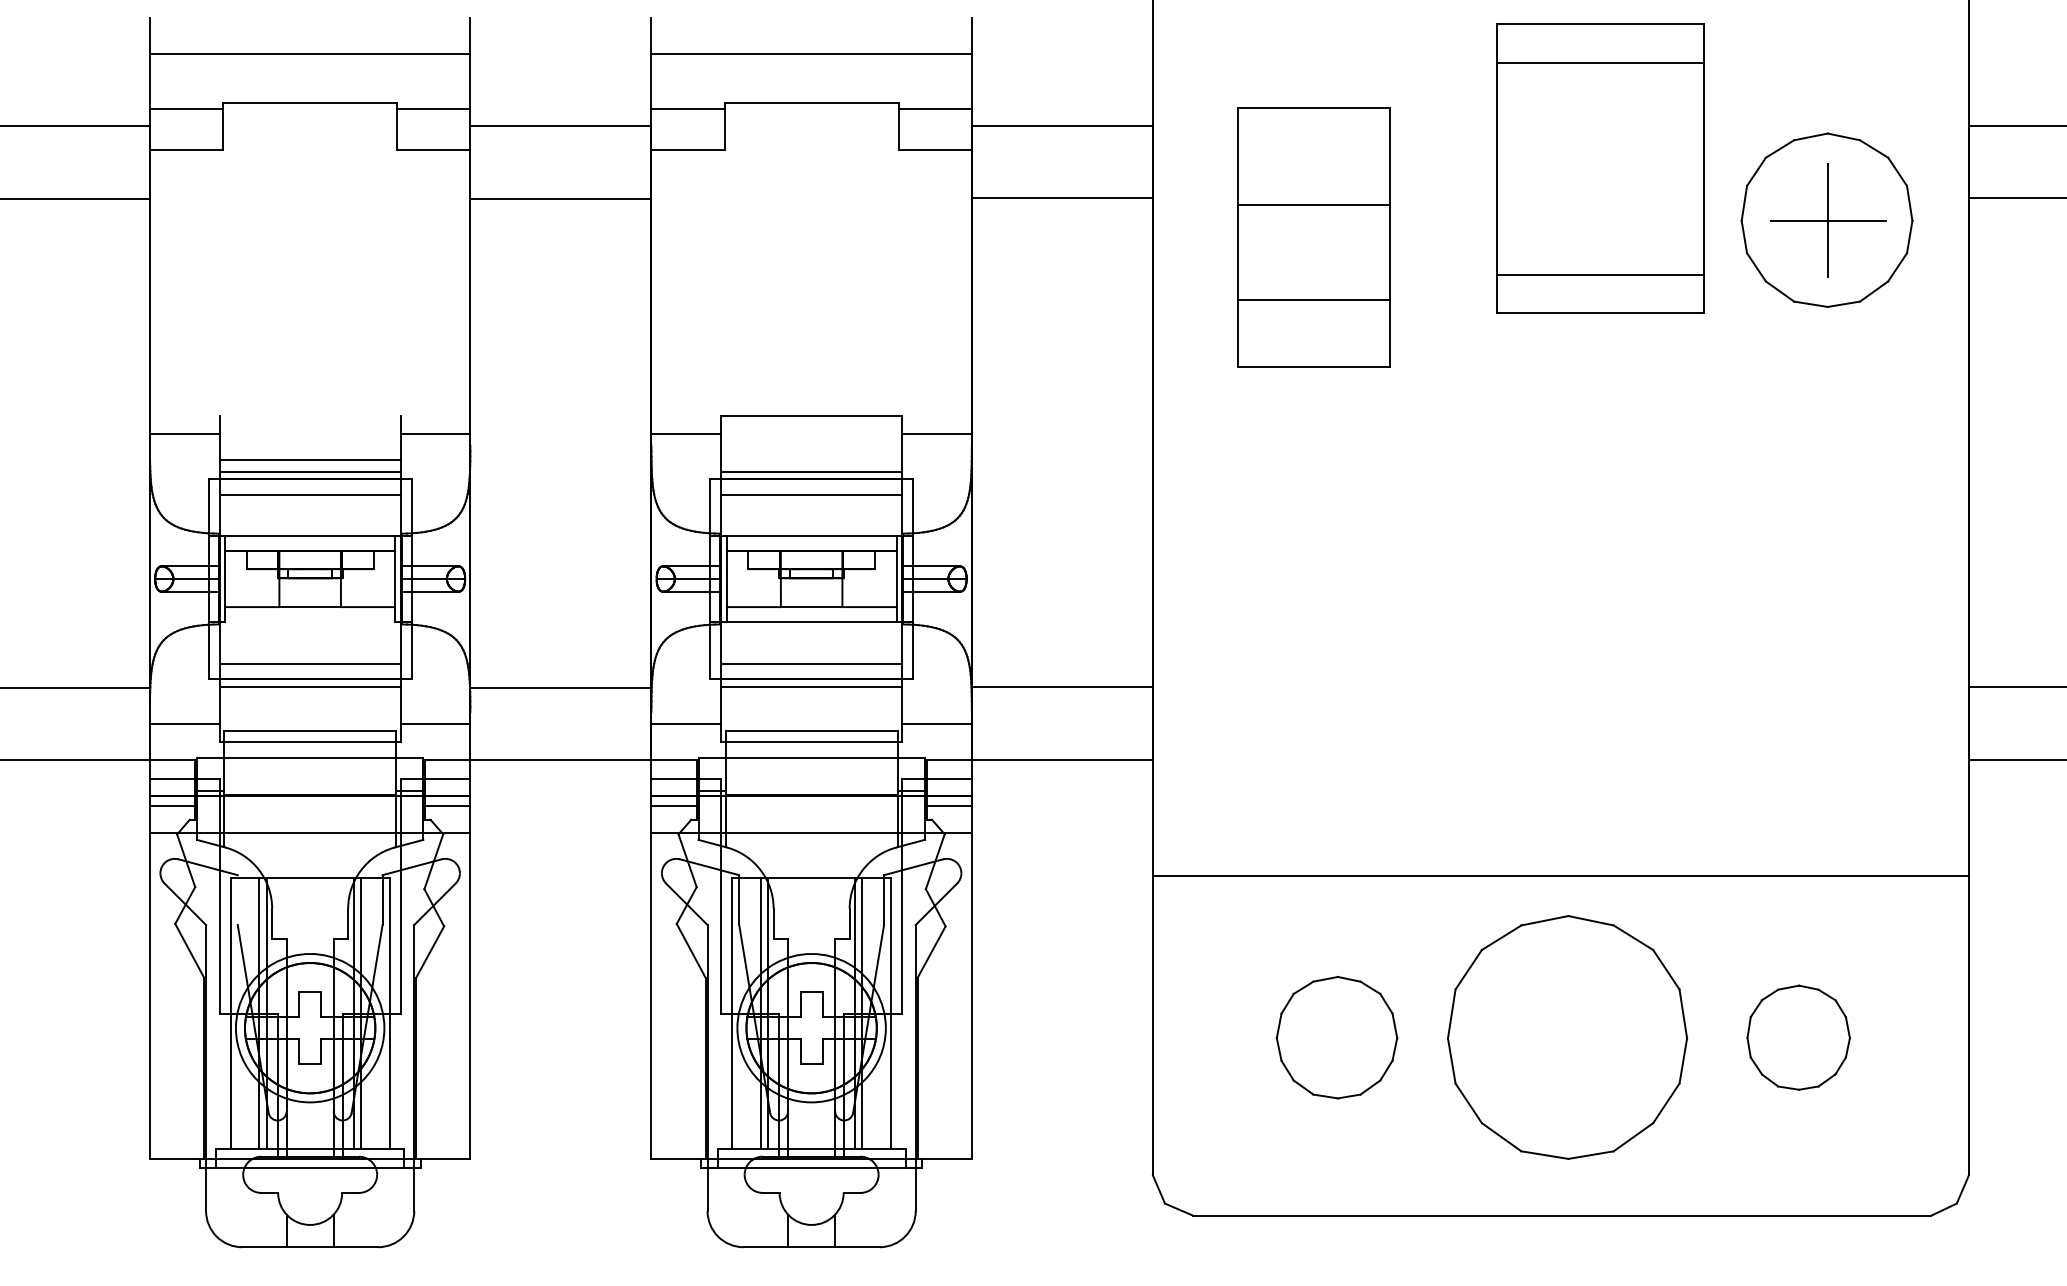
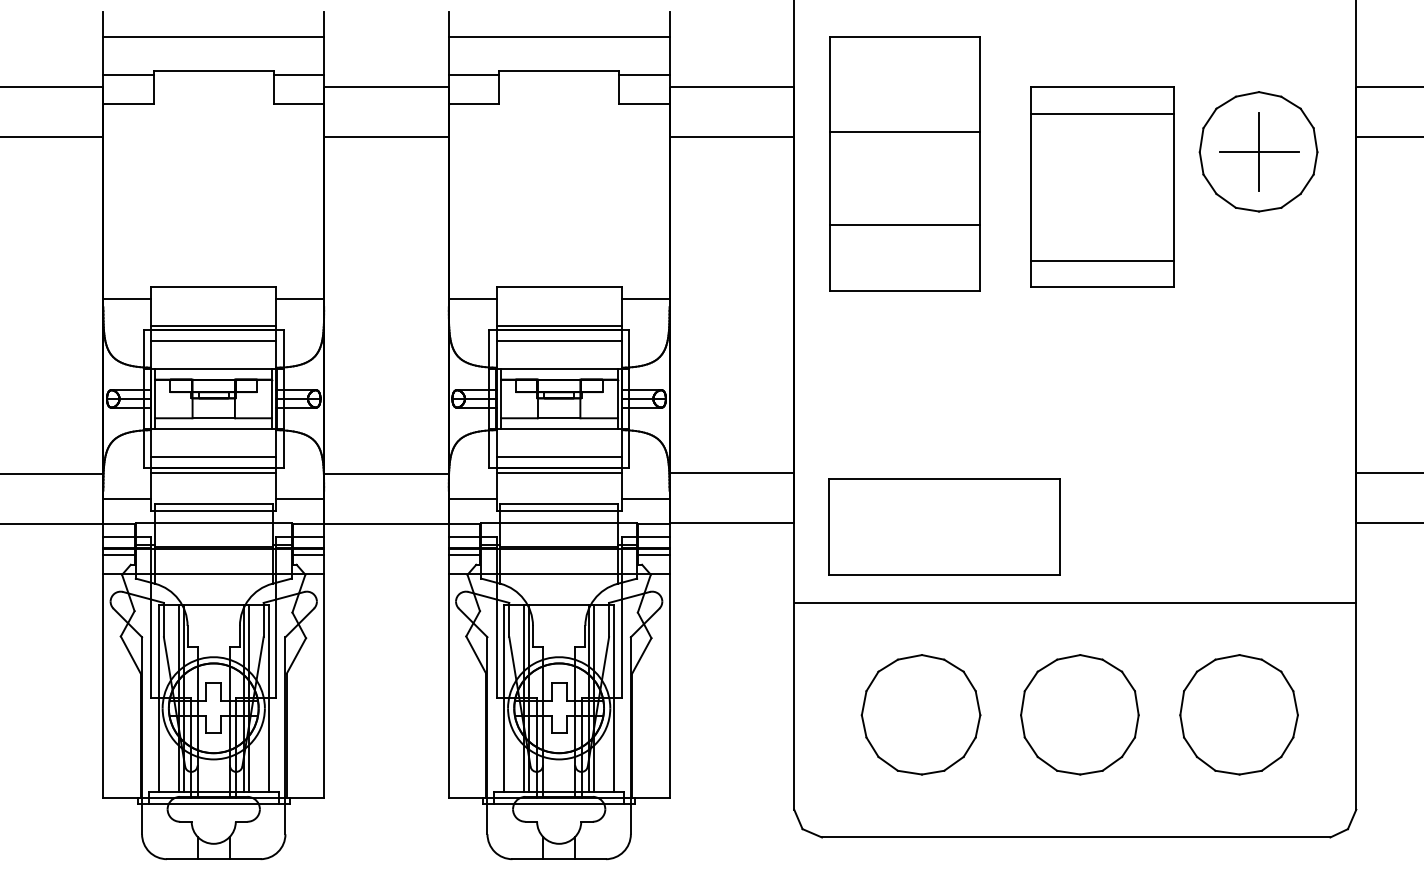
part: (1600, 167) -> (1102, 186), moved
part: (1312, 237) -> (904, 163), size x1.43
line: (309, 459) -> (213, 286), moved
line: (309, 621) -> (213, 428), added
part: (1371, 764) -> (944, 526), added
line: (237, 899) -> (163, 619), added
part: (1336, 1037) -> (920, 714), size x1.43
part: (1567, 1037) -> (1079, 714), size x0.71
part: (1797, 1037) -> (1238, 714), size x1.67

